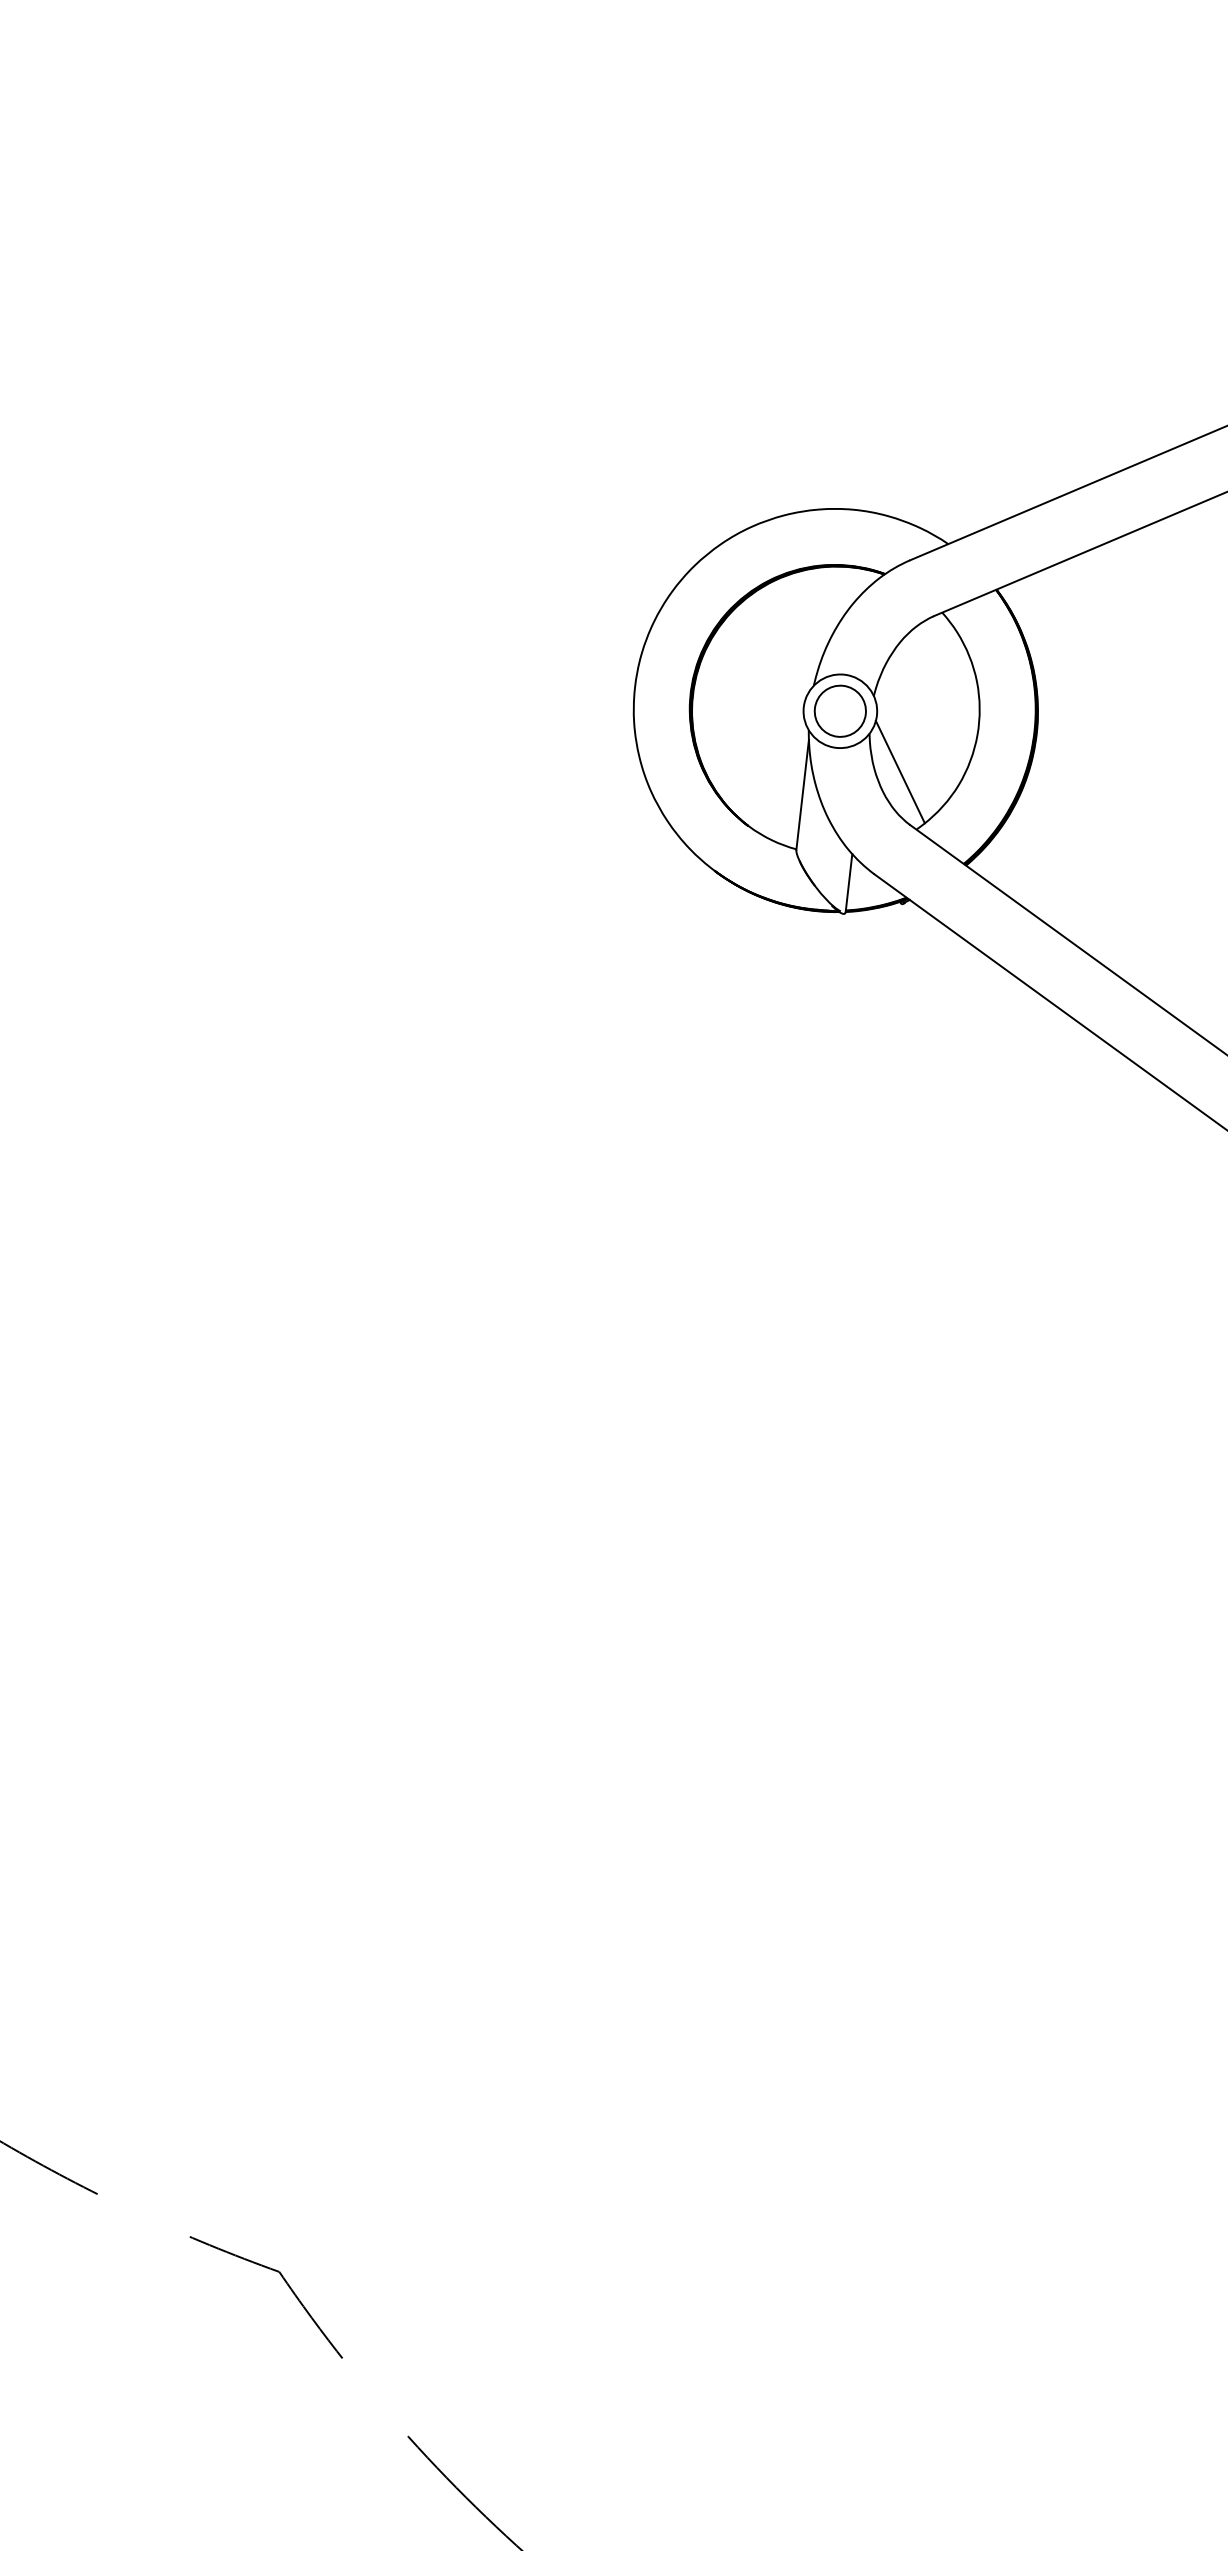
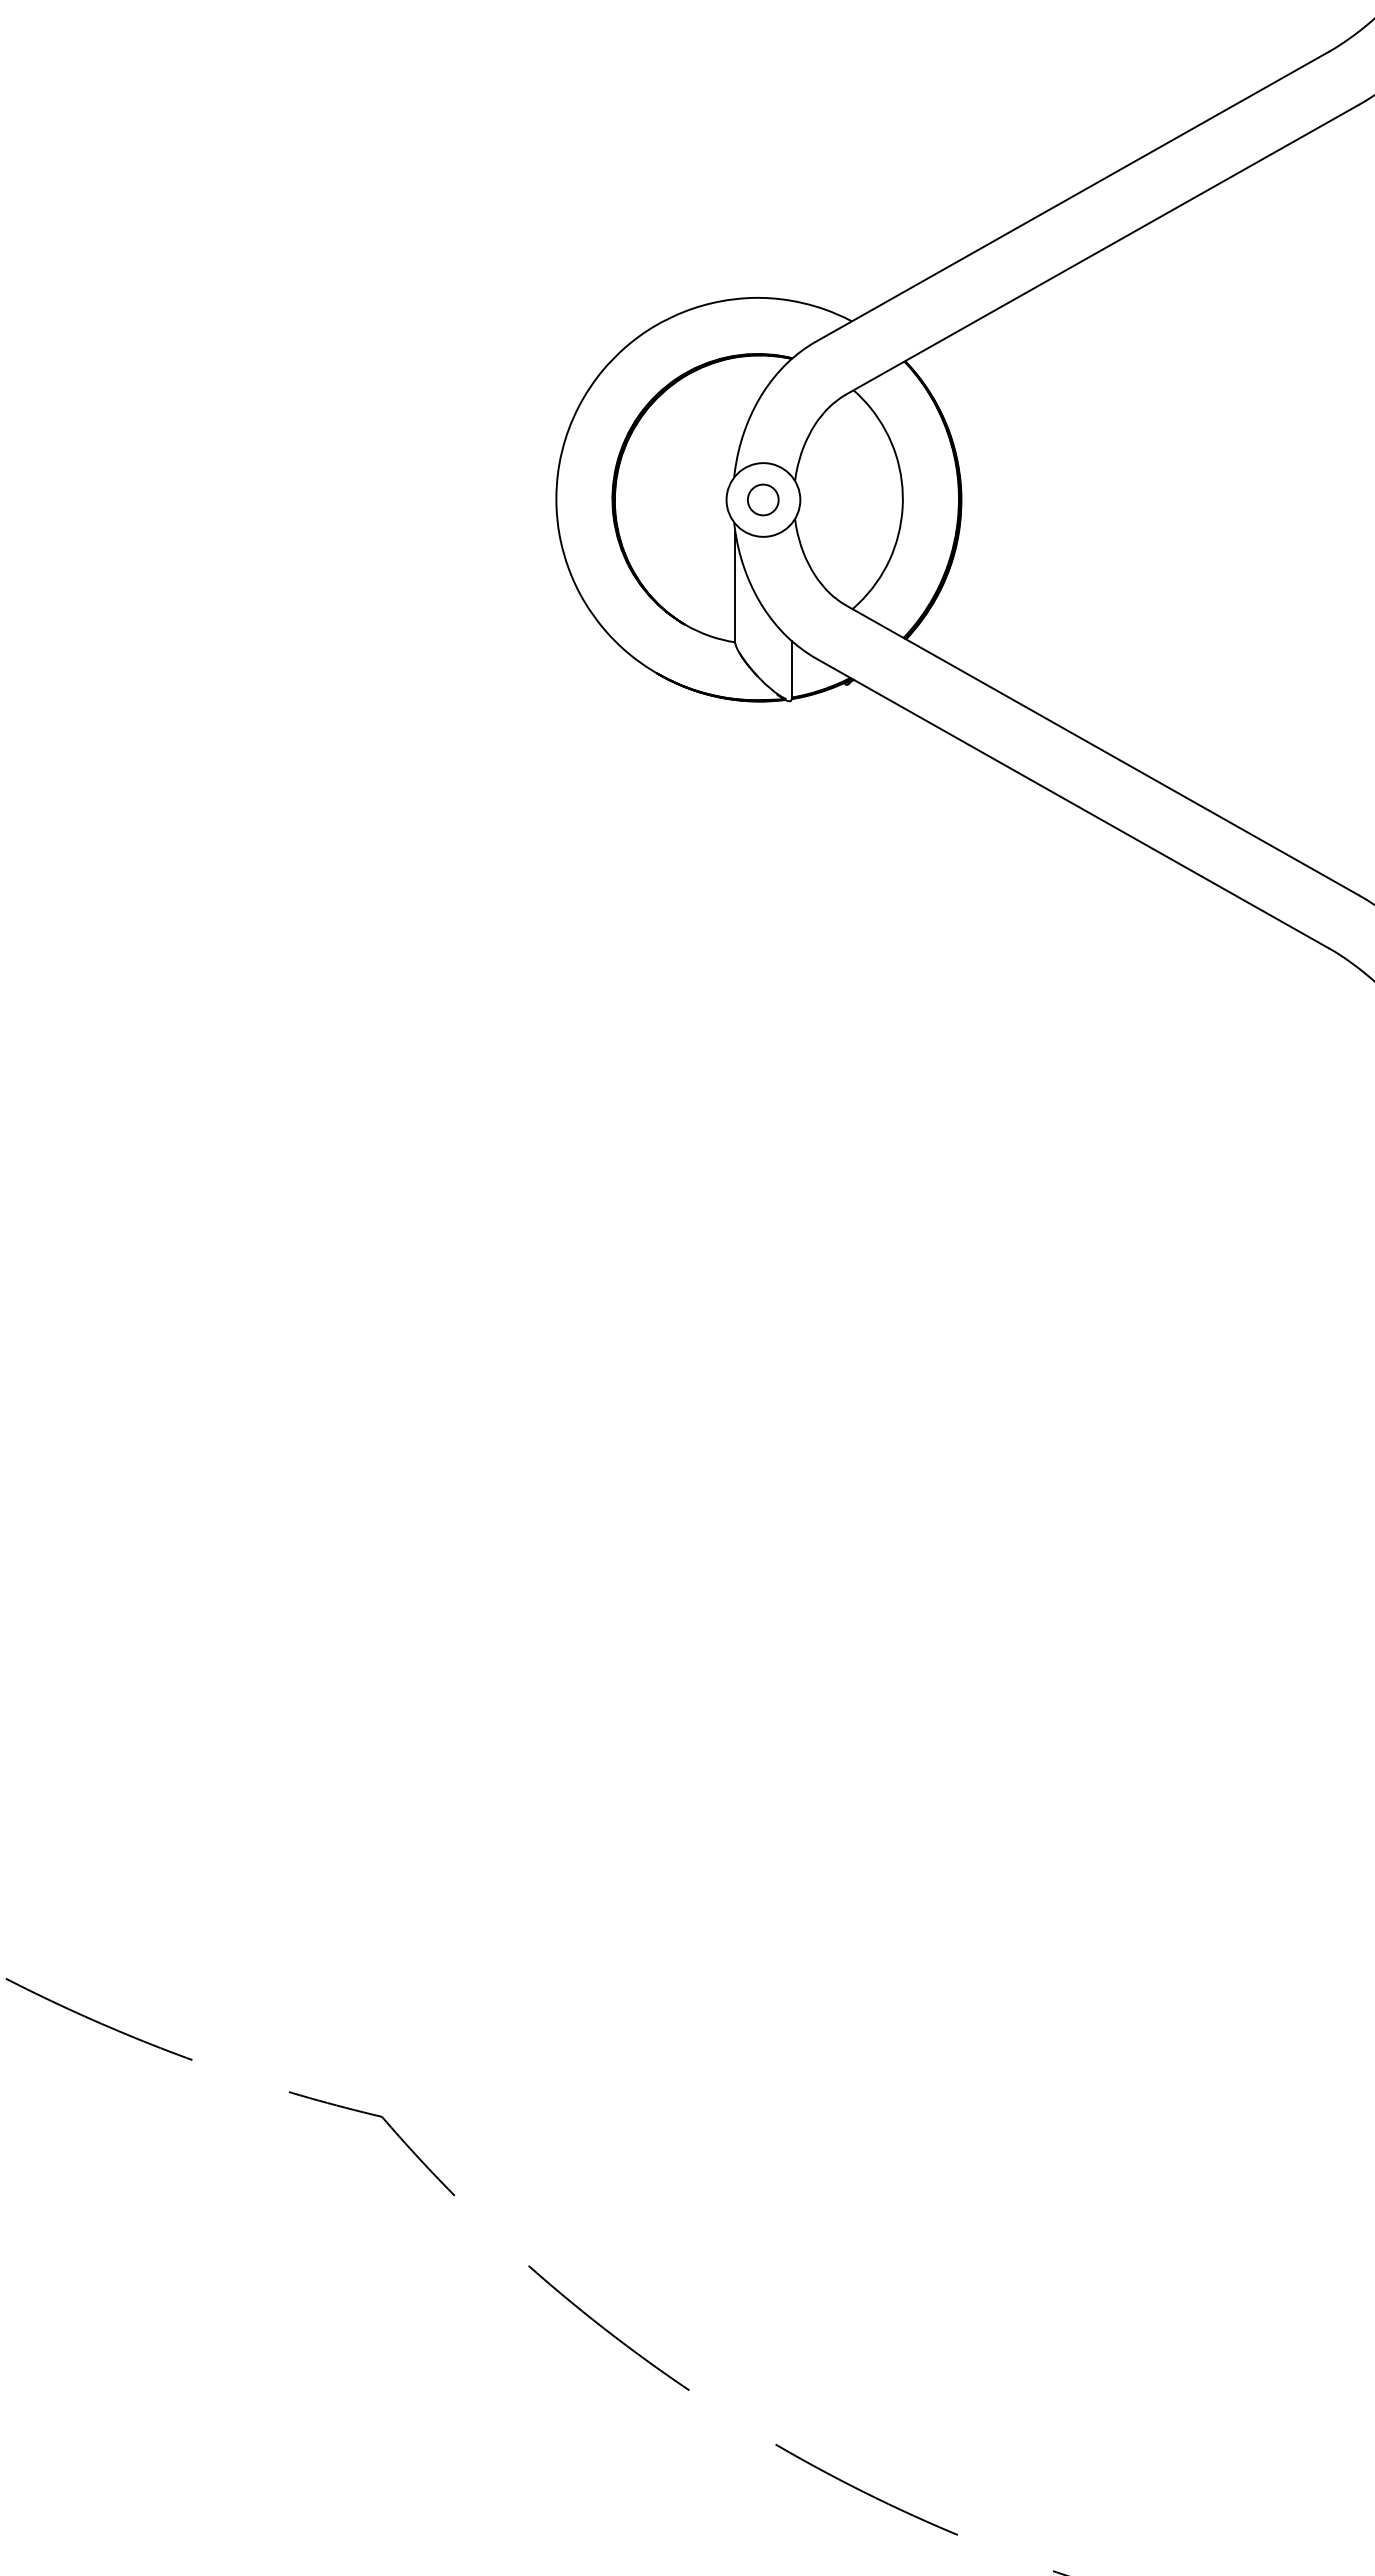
circle: (839, 710) -> (762, 499), size x0.6
line: (899, 771) -> (829, 553), removed

